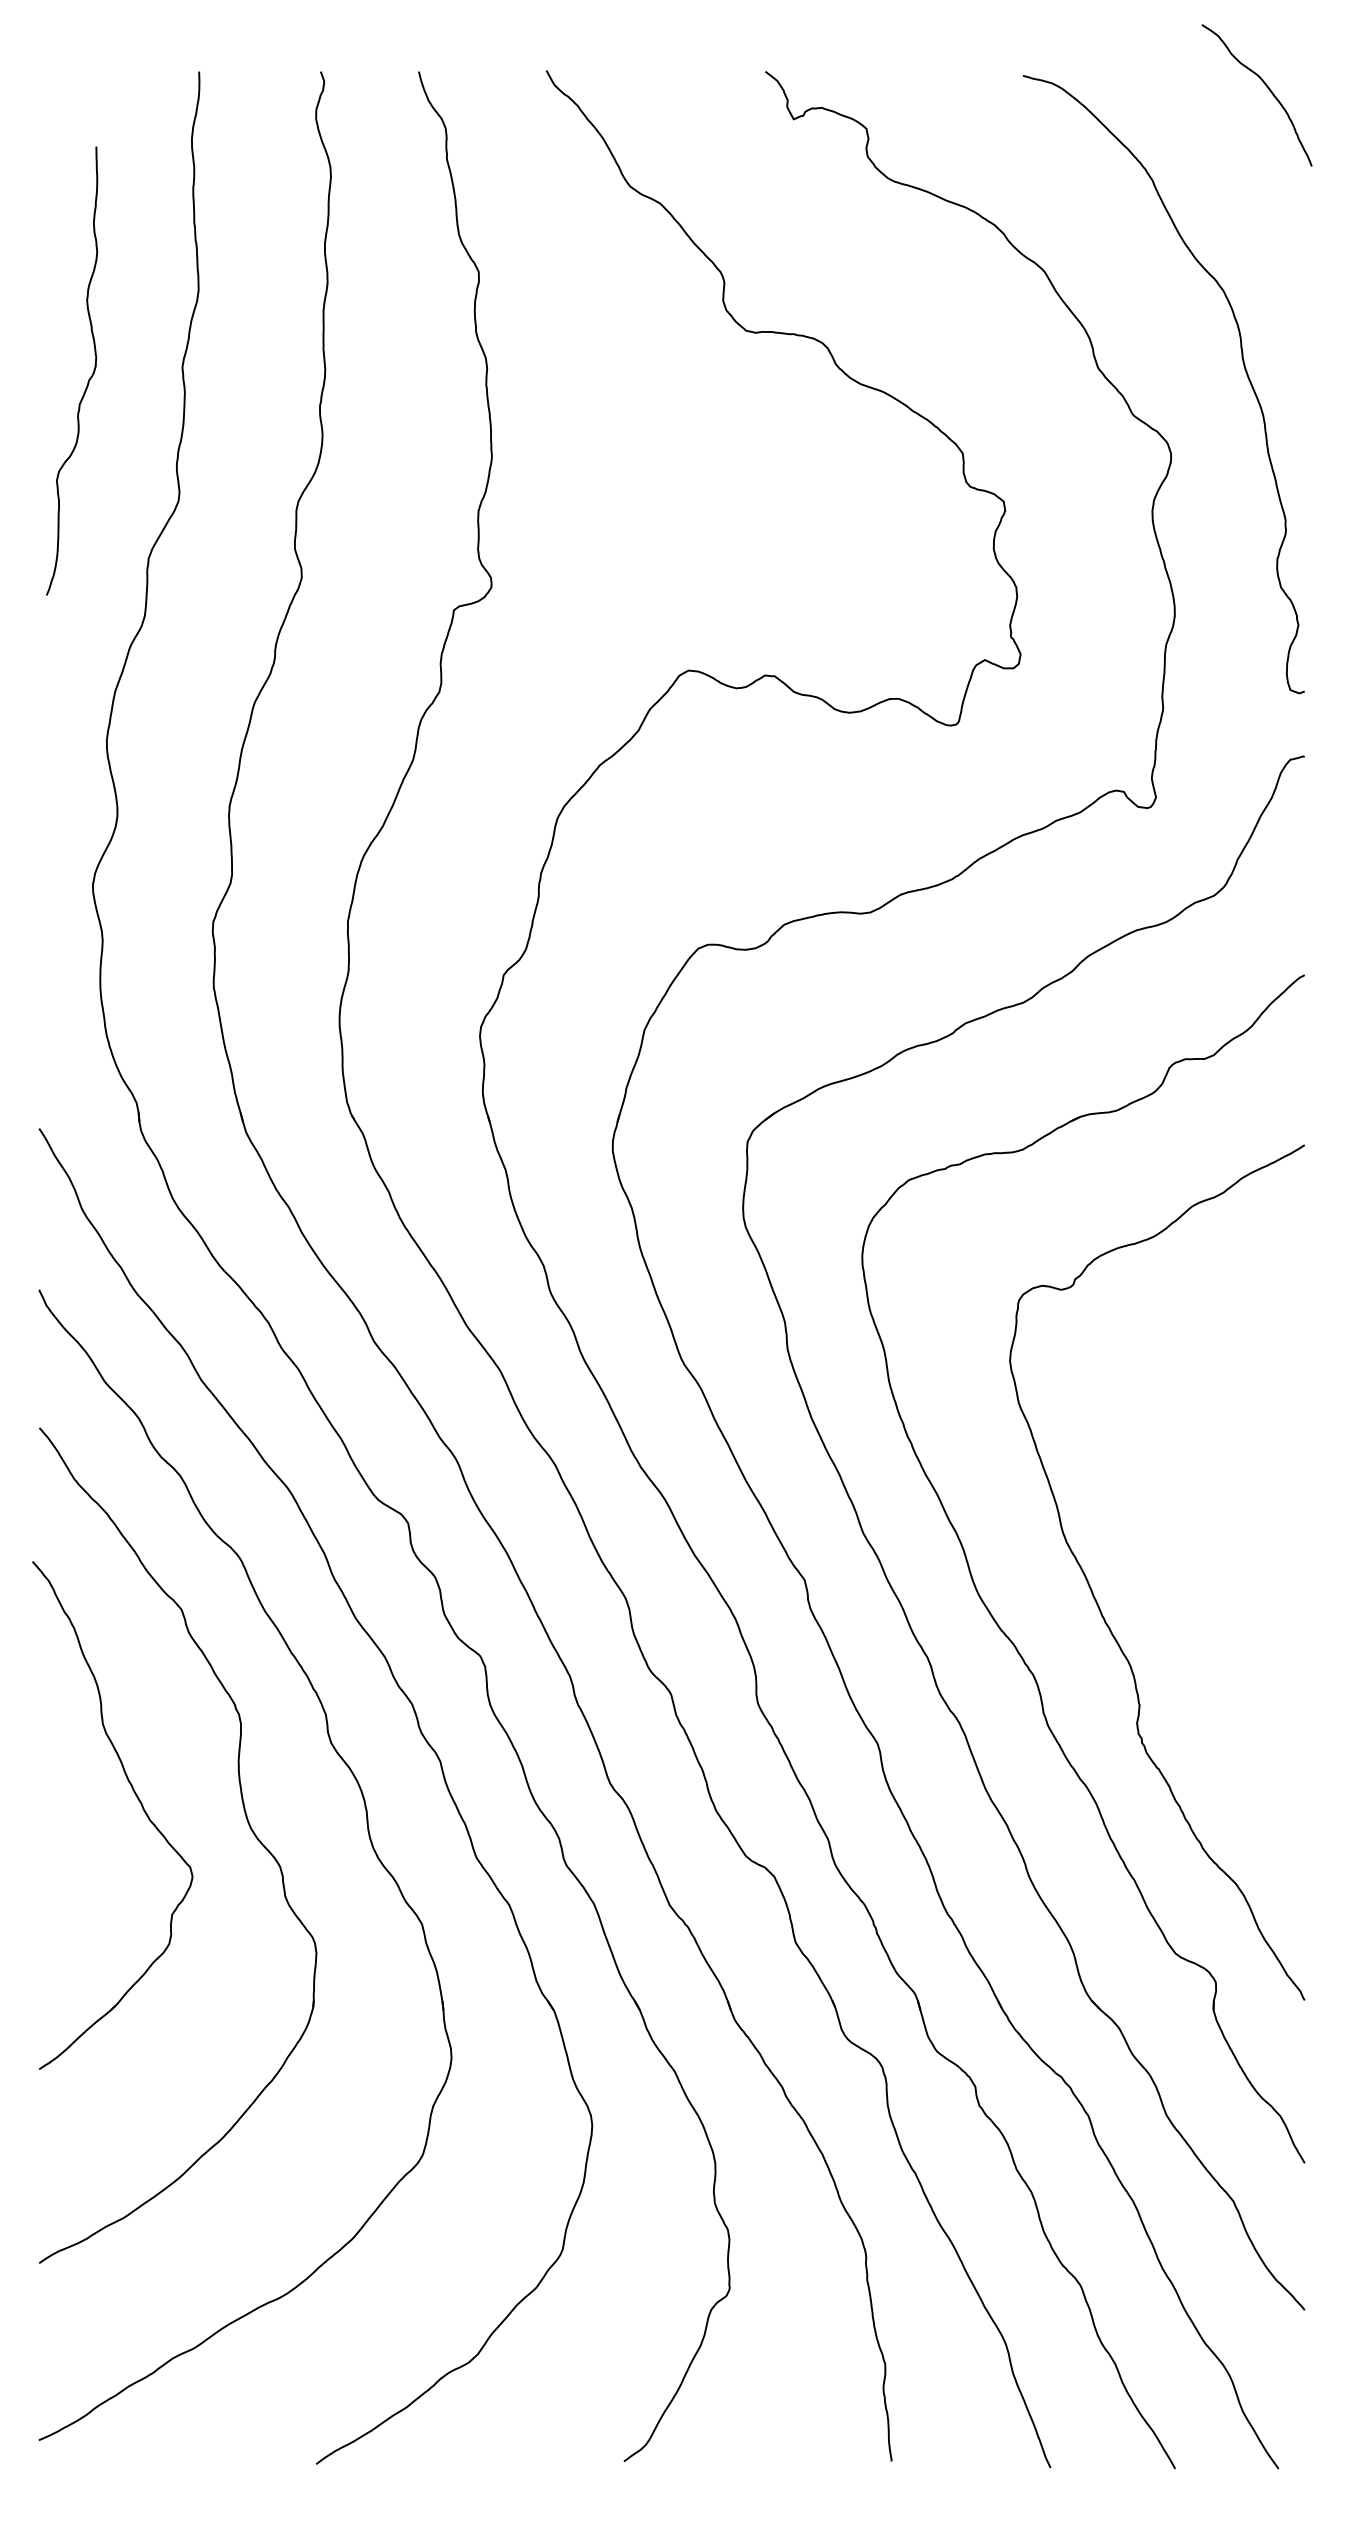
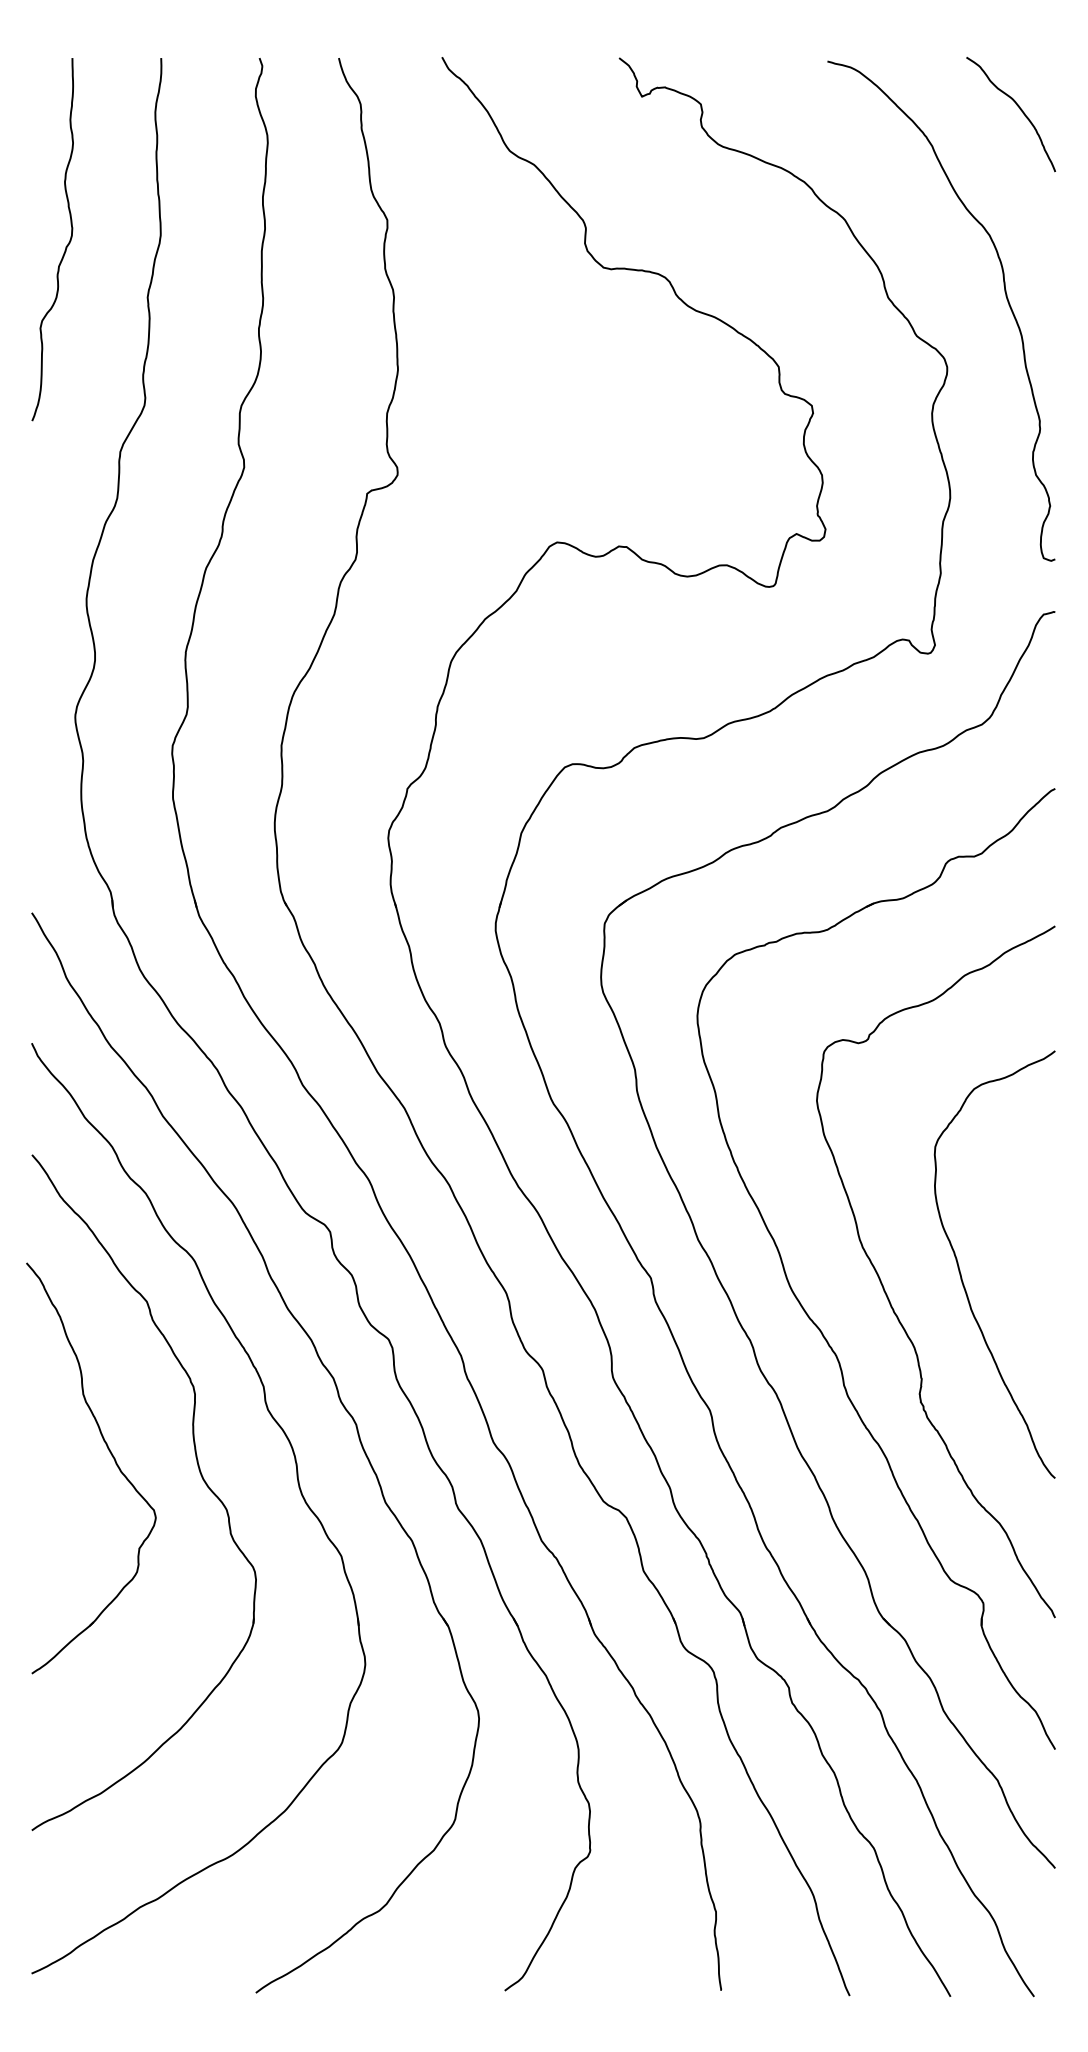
curve: (1267, 88) -> (1019, 108), moved
curve: (88, 379) -> (66, 246), moved
curve: (1188, 1574) -> (961, 1273), added

